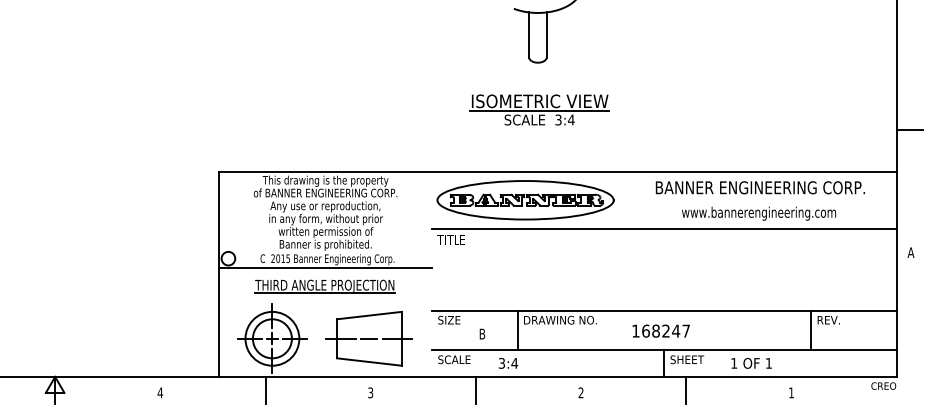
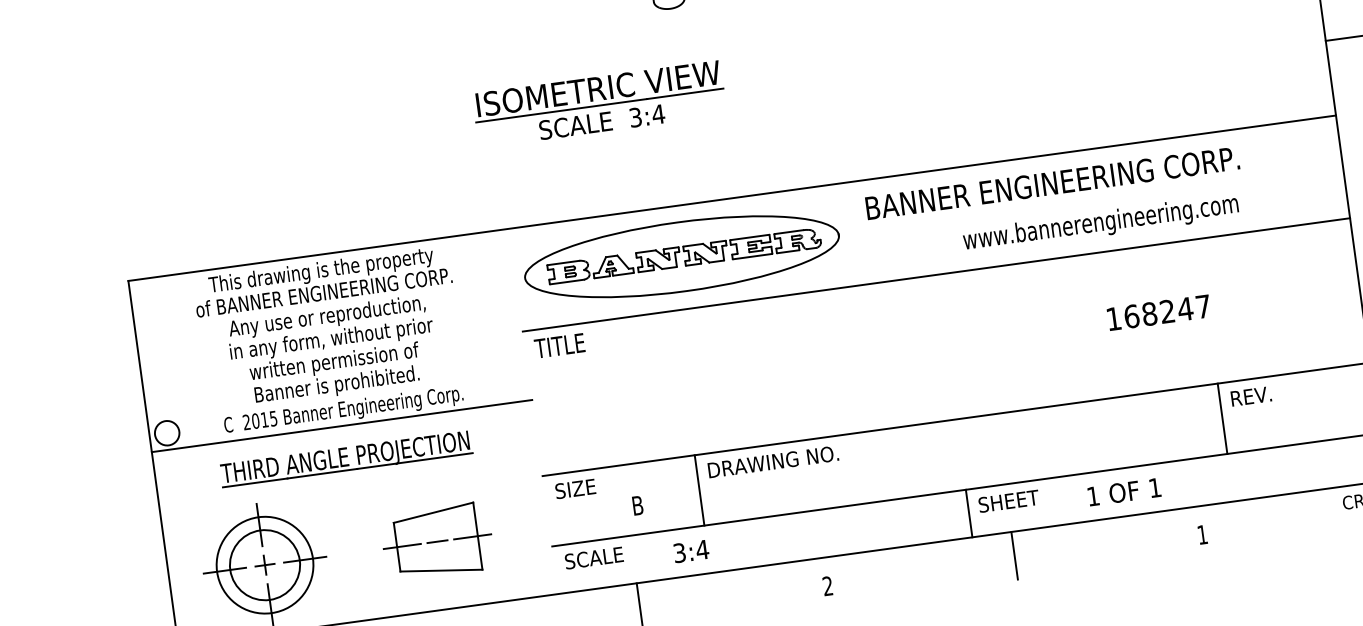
part: (539, 109) -> (599, 103), moved
text: (759, 187) -> (1050, 183), moved
text: (660, 330) -> (1157, 311), moved
part: (368, 338) -> (436, 541), size x0.7

